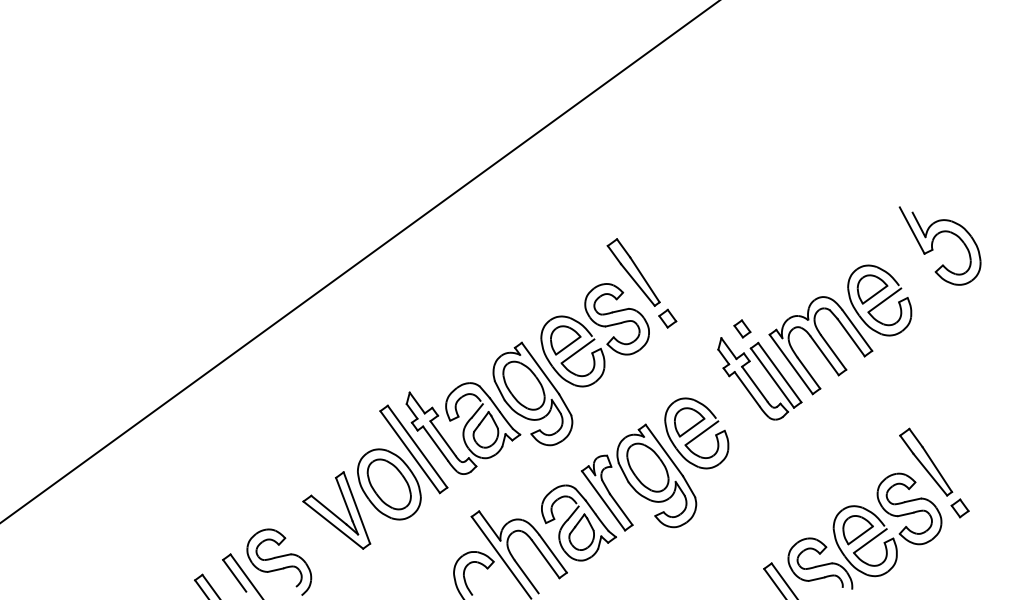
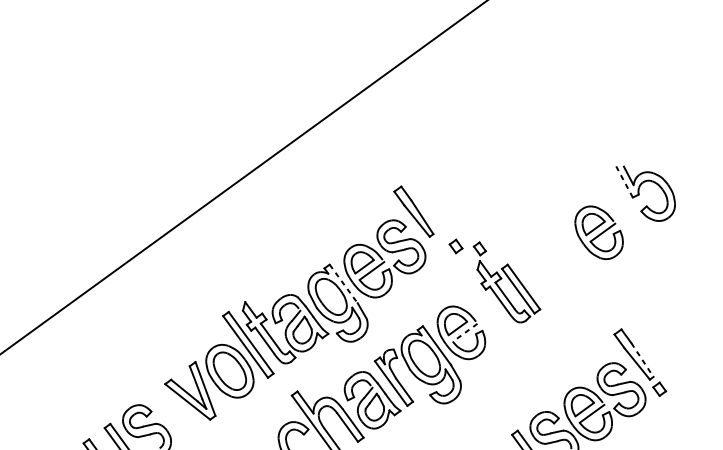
line: (911, 230) -> (623, 180), solid -> dashed
part: (667, 318) -> (455, 246), moved
part: (742, 328) -> (479, 248), moved
part: (820, 345) -> (554, 266), removed
line: (540, 368) -> (343, 283), solid -> dashed
line: (701, 433) -> (464, 332), solid -> dashed
line: (937, 469) -> (642, 360), solid -> dashed

